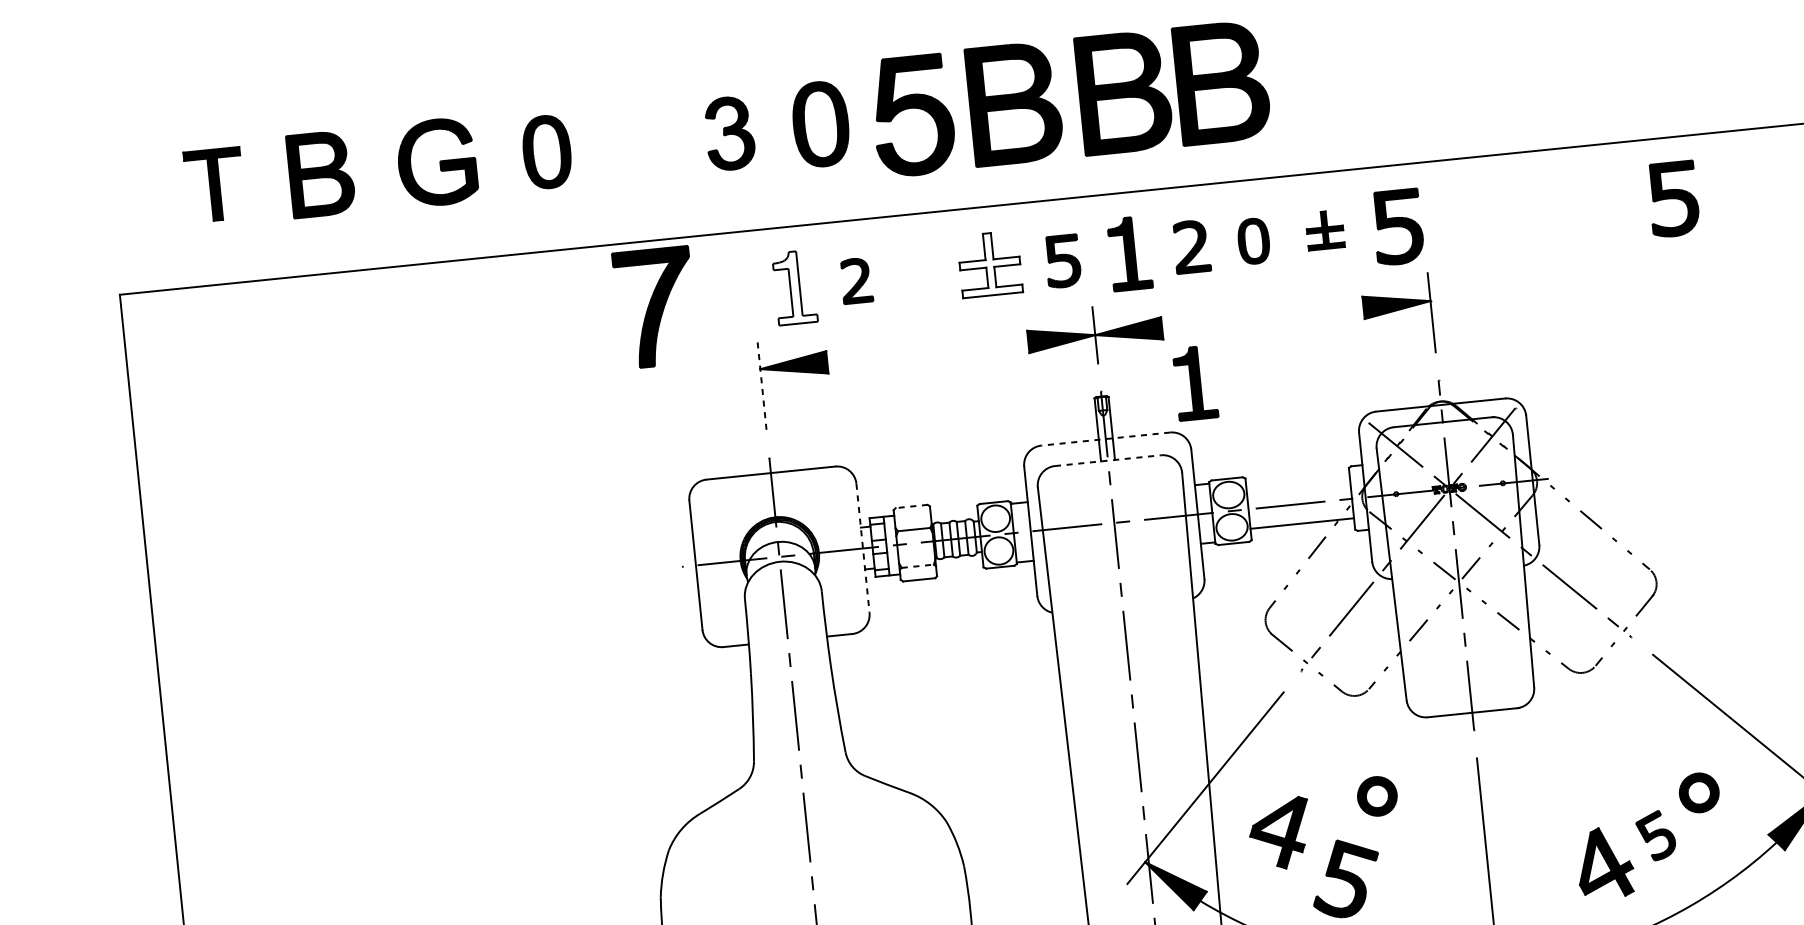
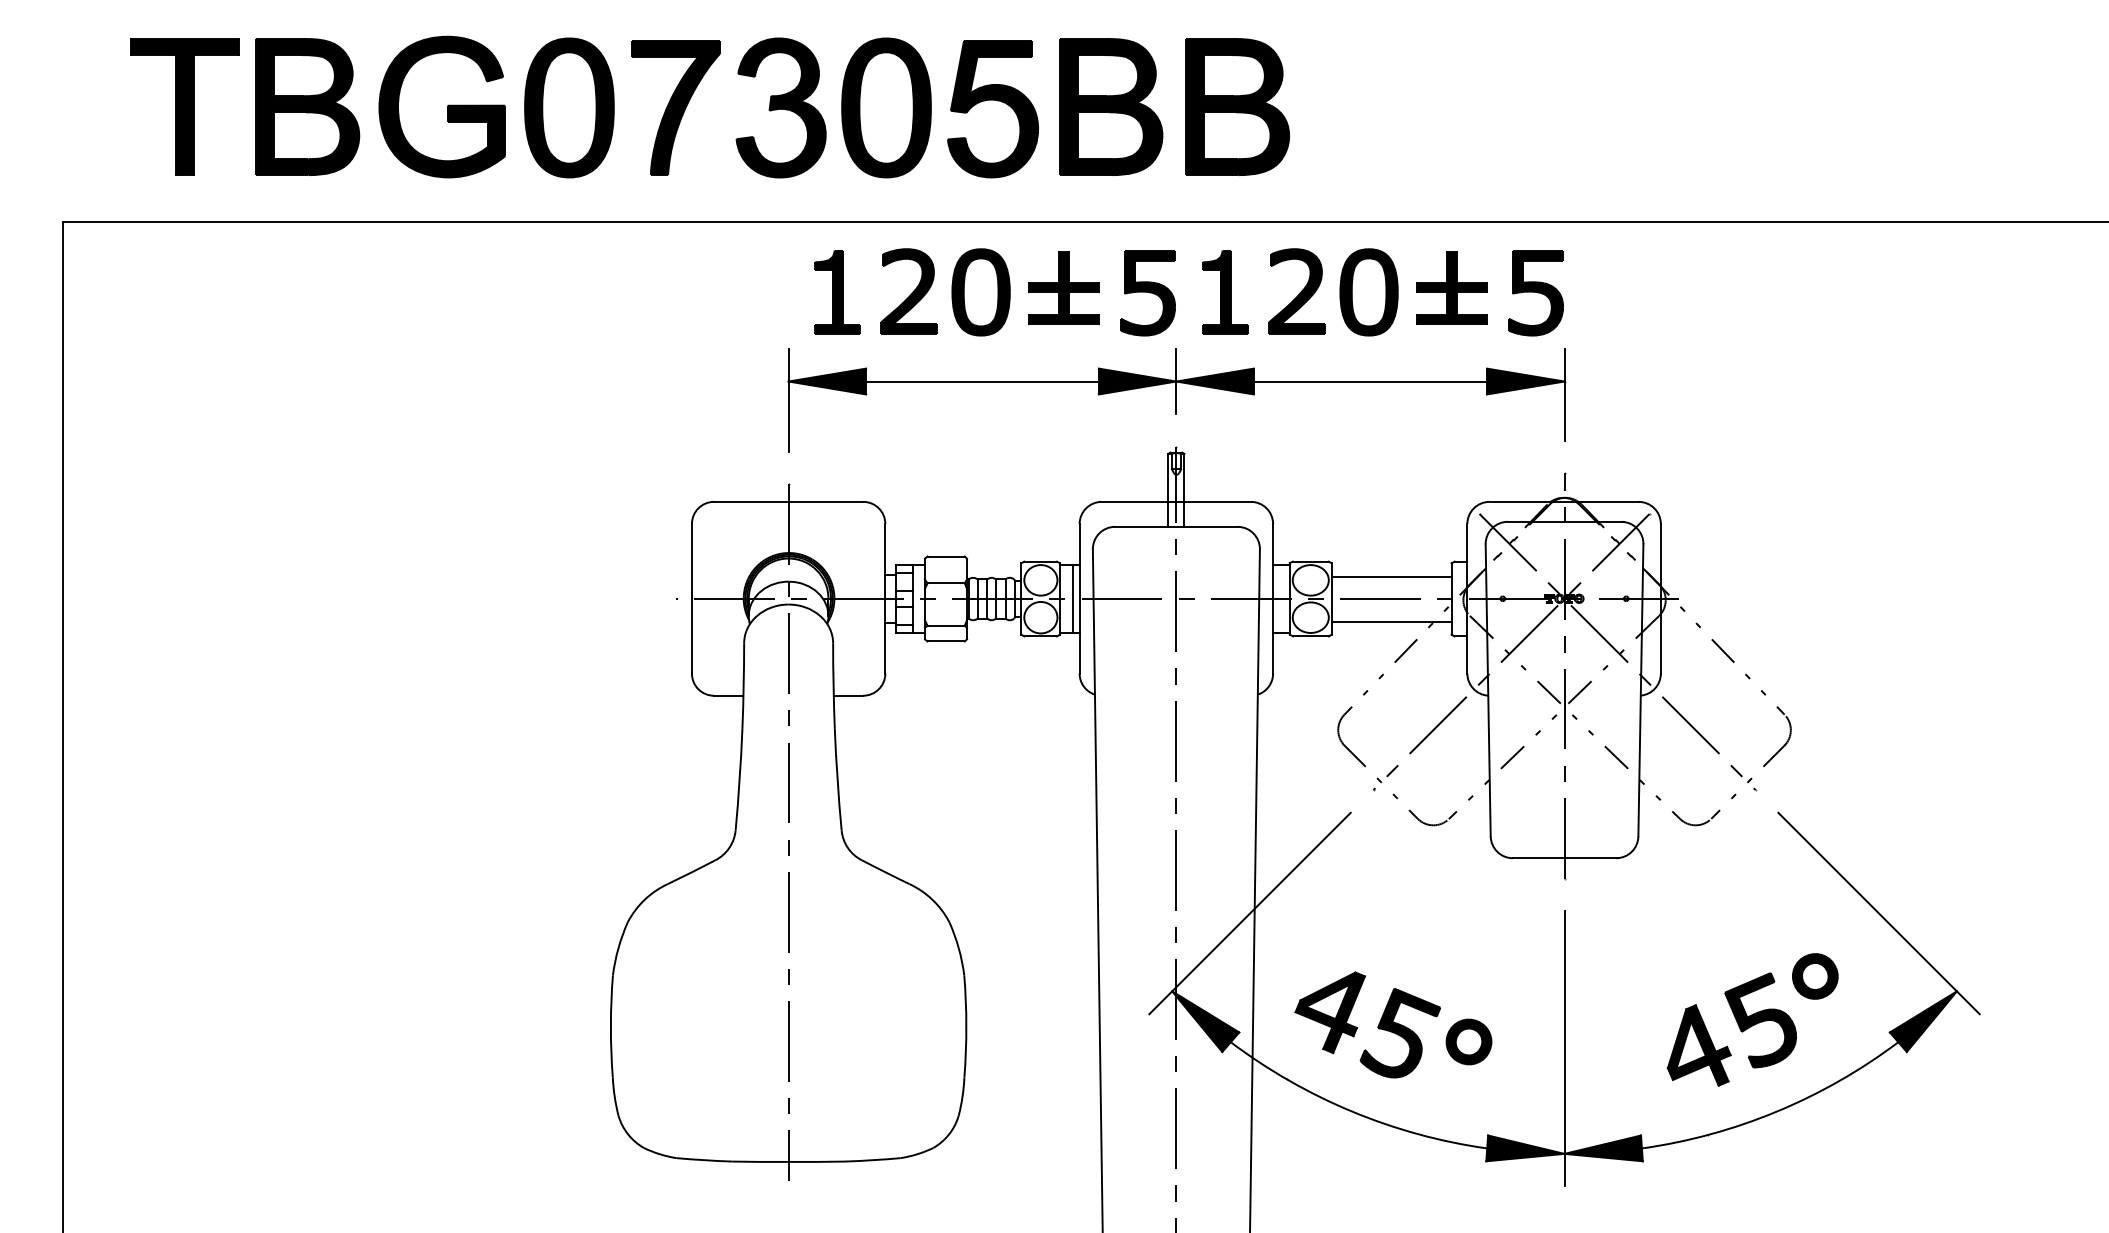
part: (1222, 82) -> (1351, 106), removed
part: (820, 123) -> (886, 107), size x1.43
part: (729, 133) -> (780, 107), size x1.67
part: (547, 151) -> (569, 107), size x1.67
part: (436, 162) -> (441, 106), size x1.43
part: (320, 173) -> (307, 106), size x1.43
part: (214, 184) -> (184, 106), size x1.67
part: (1673, 199) -> (1854, 293), removed
part: (1324, 229) -> (1451, 287), size x1.67
part: (1253, 241) -> (1368, 292), size x1.67
part: (1191, 246) -> (1296, 291), size x1.43
part: (1062, 261) -> (1147, 293), size x1.43
fill: (989, 263) -> (1063, 287), added
part: (918, 275) -> (980, 292), added
part: (856, 280) -> (908, 291), size x1.67
fill: (794, 287) -> (837, 291), added
part: (655, 307) -> (675, 107), moved
line: (1262, 318) -> (1370, 381), added
line: (927, 352) -> (982, 381), added
part: (1195, 383) -> (1285, 448), removed
line: (761, 385) -> (788, 400), dashed -> solid
line: (1105, 438) -> (1176, 501), dashed -> solid
line: (1108, 460) -> (1176, 526), dashed -> solid
line: (1298, 484) -> (1391, 576), added
line: (912, 506) -> (946, 556), dashed -> solid
line: (1025, 532) -> (1073, 599), added
line: (863, 548) -> (885, 598), dashed -> solid
line: (918, 566) -> (946, 625), dashed -> solid
part: (1376, 796) -> (1468, 1041), moved
part: (1279, 833) -> (1329, 1012), moved
part: (1655, 835) -> (1760, 1020), size x1.67

